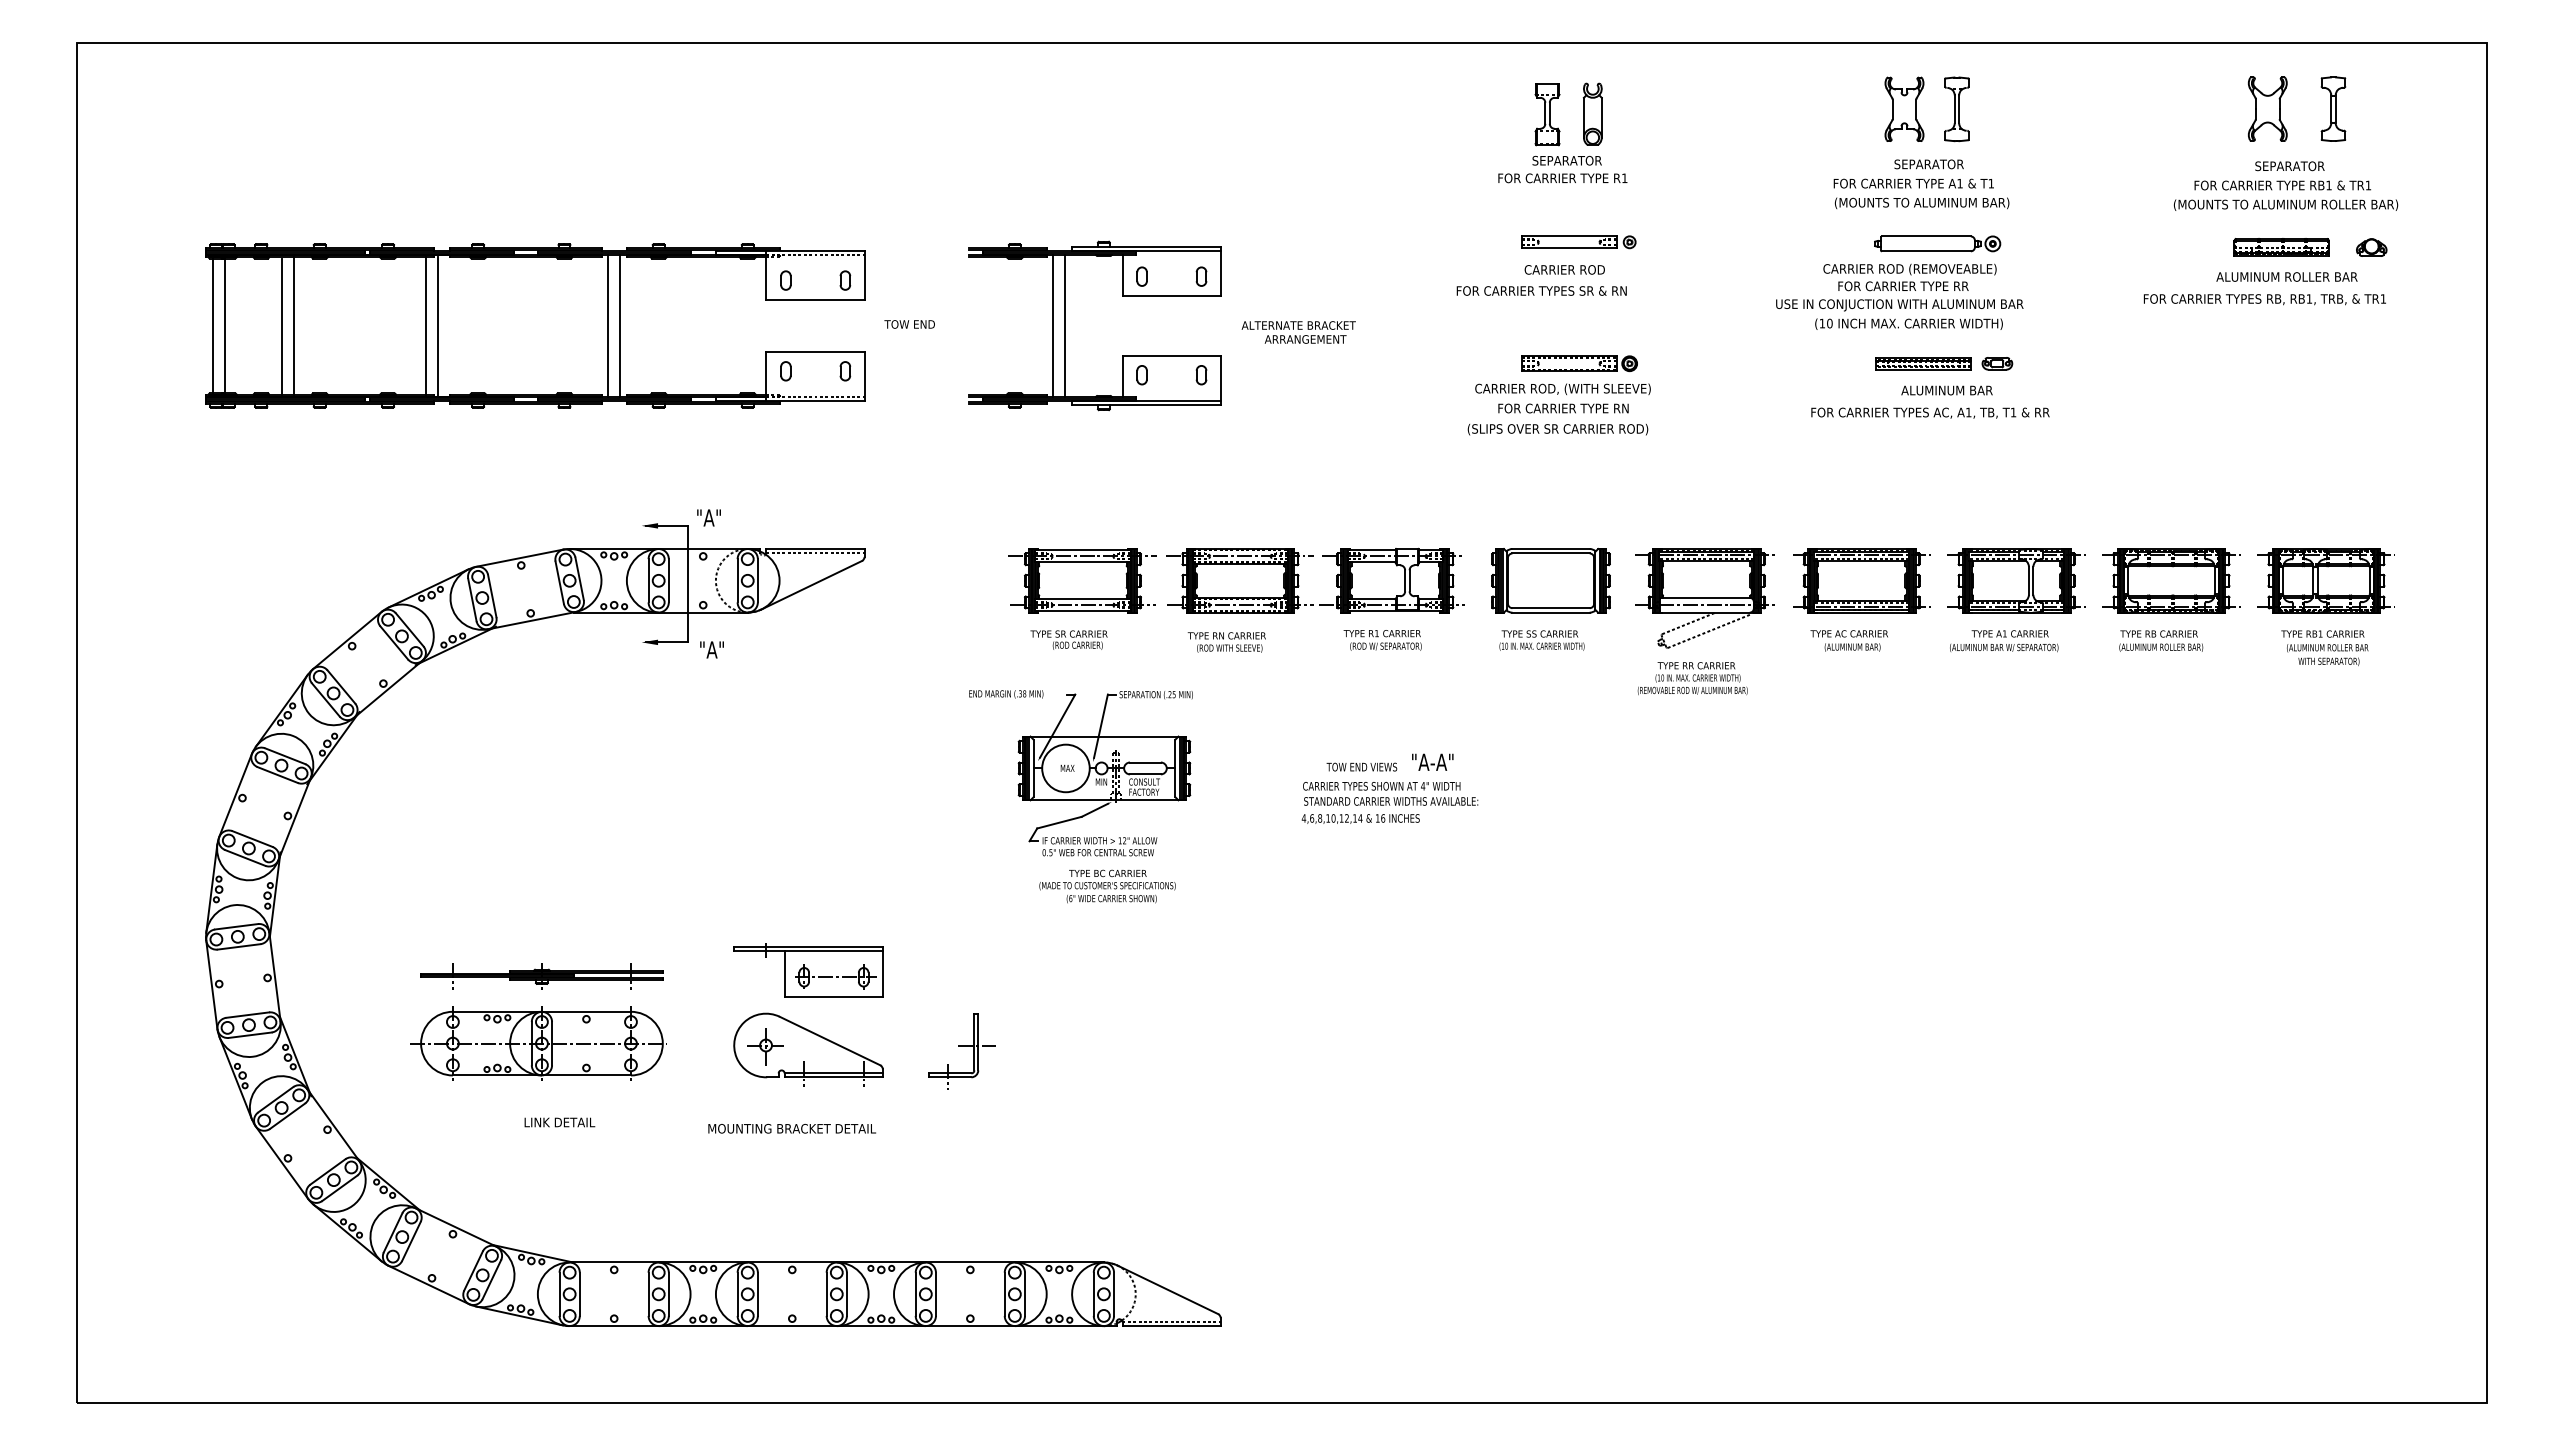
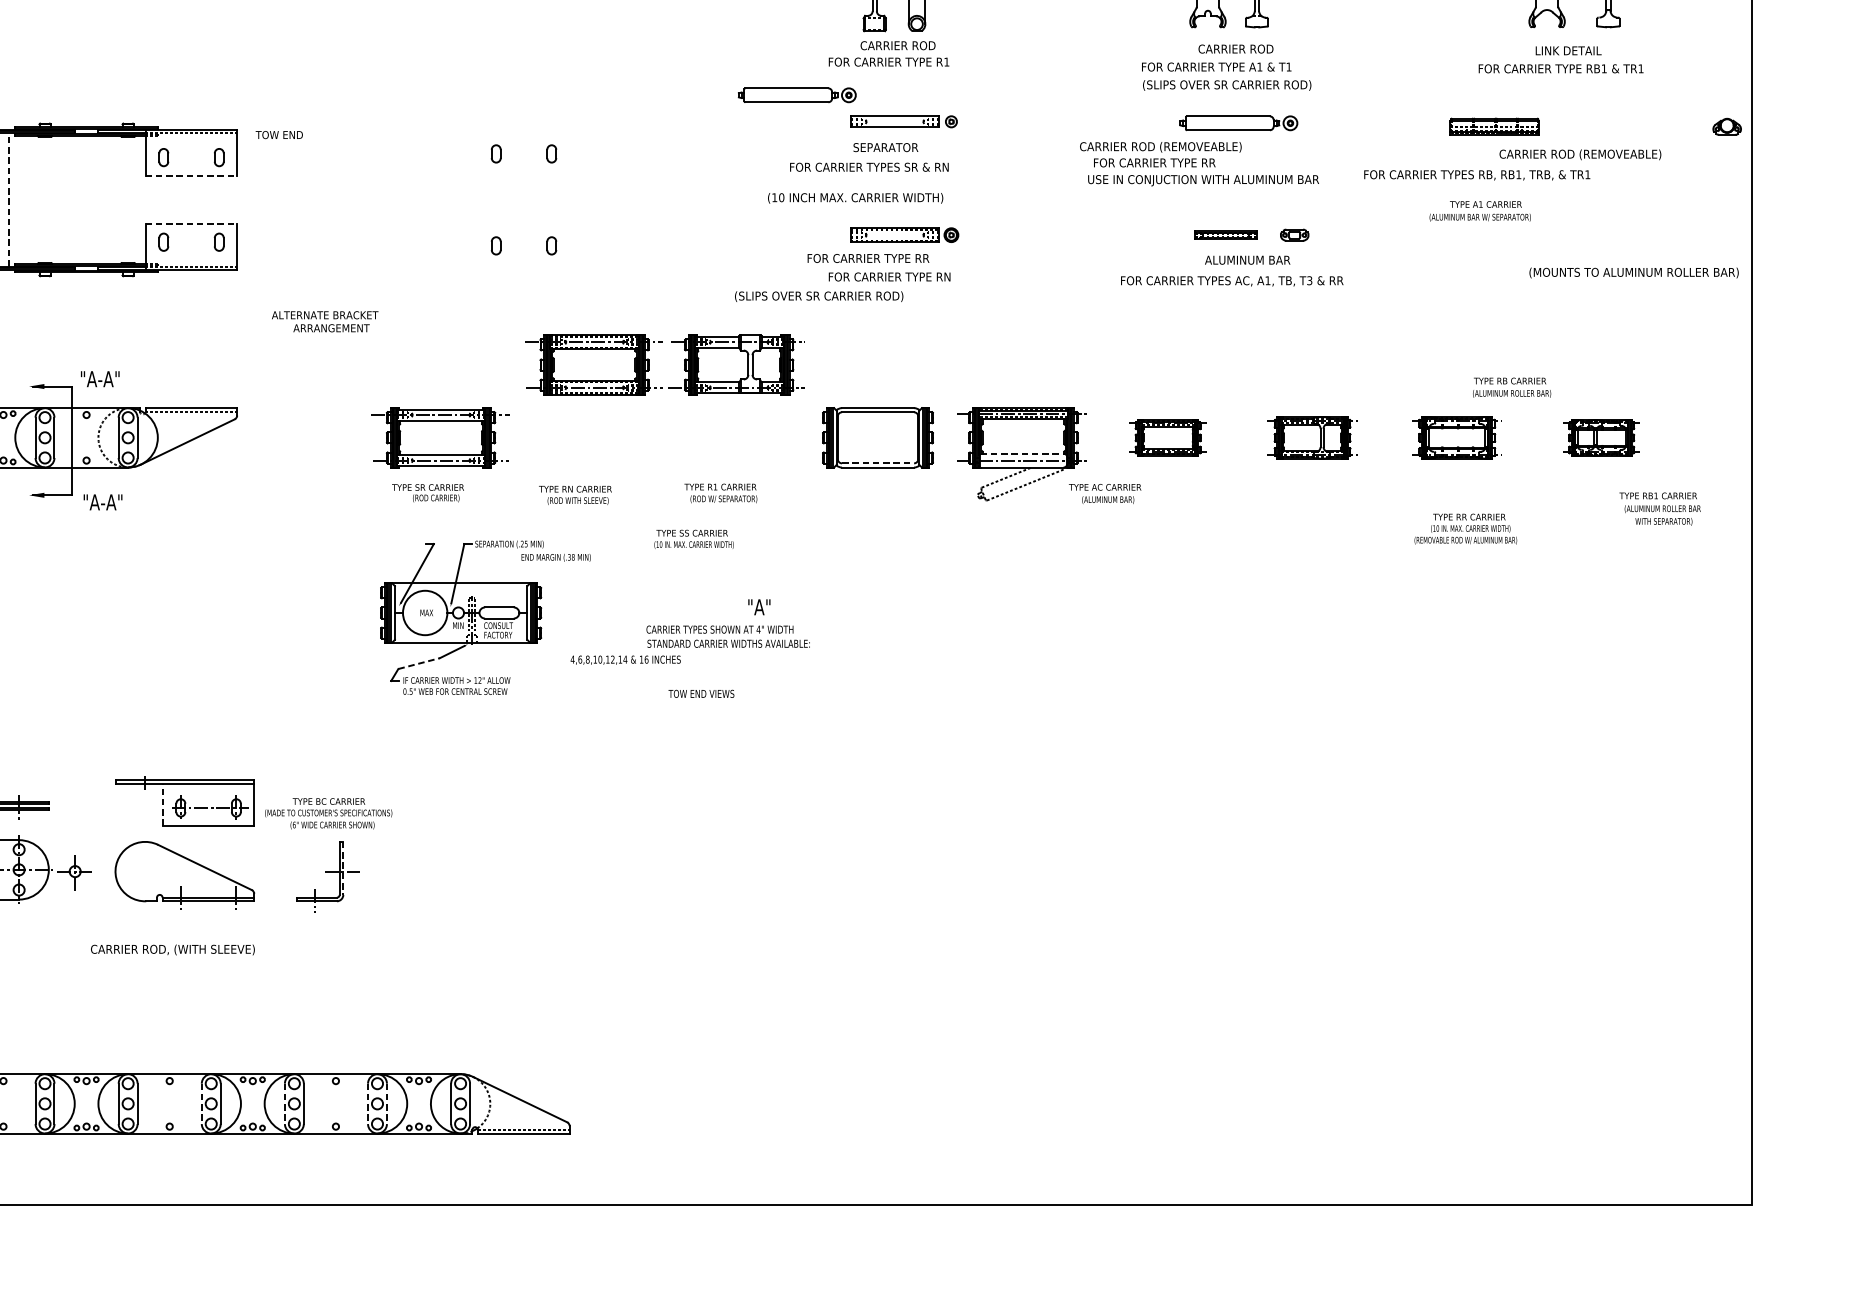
text: (1572, 160) -> (898, 45), SEPARATOR -> CARRIER ROD
text: (1934, 164) -> (1235, 49), SEPARATOR -> CARRIER ROD
text: (2290, 166) -> (1568, 51), SEPARATOR -> LINK DETAIL
text: (1927, 203) -> (1229, 85), (MOUNTS TO ALUMINUM BAR) -> (SLIPS OVER SR CARRIER ROD)
text: (2285, 204) -> (1633, 272), moved
part: (1464, 213) -> (797, 94), added
part: (2281, 247) -> (1494, 126), moved
part: (2371, 247) -> (1726, 126), moved
text: (1564, 269) -> (890, 147), CARRIER ROD -> SEPARATOR
text: (1909, 277) -> (1160, 154), moved
text: (2303, 277) -> (1580, 154), ALUMINUM ROLLER BAR -> CARRIER ROD (REMOVEABLE)
line: (815, 299) -> (191, 175), solid -> dashed
text: (2264, 299) -> (1476, 175), moved
text: (1908, 323) -> (855, 197), moved
text: (909, 324) -> (279, 135), moved
line: (620, 325) -> (9, 199), solid -> dashed
part: (1065, 325) -> (424, 199), removed
text: (1298, 332) -> (324, 321), moved
line: (815, 351) -> (191, 223), solid -> dashed
part: (1923, 363) -> (1225, 234), size x0.7
text: (1562, 389) -> (888, 259), CARRIER ROD, (WITH SLEEVE) -> FOR CARRIER TYPE RR
text: (2013, 412) -> (1309, 280), T1 -> T3
text: (1557, 429) -> (818, 296), moved
text: (726, 517) -> (108, 378), "A" -> "A-A"
part: (1299, 575) -> (649, 360), moved
part: (1861, 580) -> (1167, 437), size x0.6
part: (2016, 580) -> (1312, 437), size x0.7
part: (2171, 580) -> (1457, 437), size x0.7
part: (2325, 580) -> (1600, 437), size x0.6
line: (1705, 597) -> (1022, 453), solid -> dashed
line: (1551, 608) -> (878, 463), solid -> dashed
text: (1541, 640) -> (693, 539), moved
text: (1848, 640) -> (1104, 493), moved
text: (2161, 640) -> (1512, 387), moved
text: (2004, 641) -> (1480, 211), moved
text: (2324, 648) -> (1659, 509), moved
text: (729, 649) -> (111, 501), "A" -> "A-A"
text: (1692, 678) -> (1465, 529), moved
text: (1006, 694) -> (556, 557), moved
text: (1441, 761) -> (775, 606), "A-A" -> "A"
text: (1361, 766) -> (701, 693), moved
text: (1360, 818) -> (625, 659), moved
line: (1059, 822) -> (419, 663), solid -> dashed
text: (1107, 886) -> (328, 813), moved
line: (784, 973) -> (162, 804), solid -> dashed
line: (978, 1042) -> (343, 868), solid -> dashed
part: (765, 1046) -> (74, 872), moved
text: (795, 1129) -> (172, 950), MOUNTING BRACKET DETAIL -> CARRIER ROD, (WITH SLEEVE)
line: (826, 1294) -> (201, 1104), solid -> dashed
line: (915, 1294) -> (284, 1104), solid -> dashed
line: (1004, 1294) -> (367, 1104), solid -> dashed
line: (1025, 1294) -> (387, 1104), solid -> dashed

